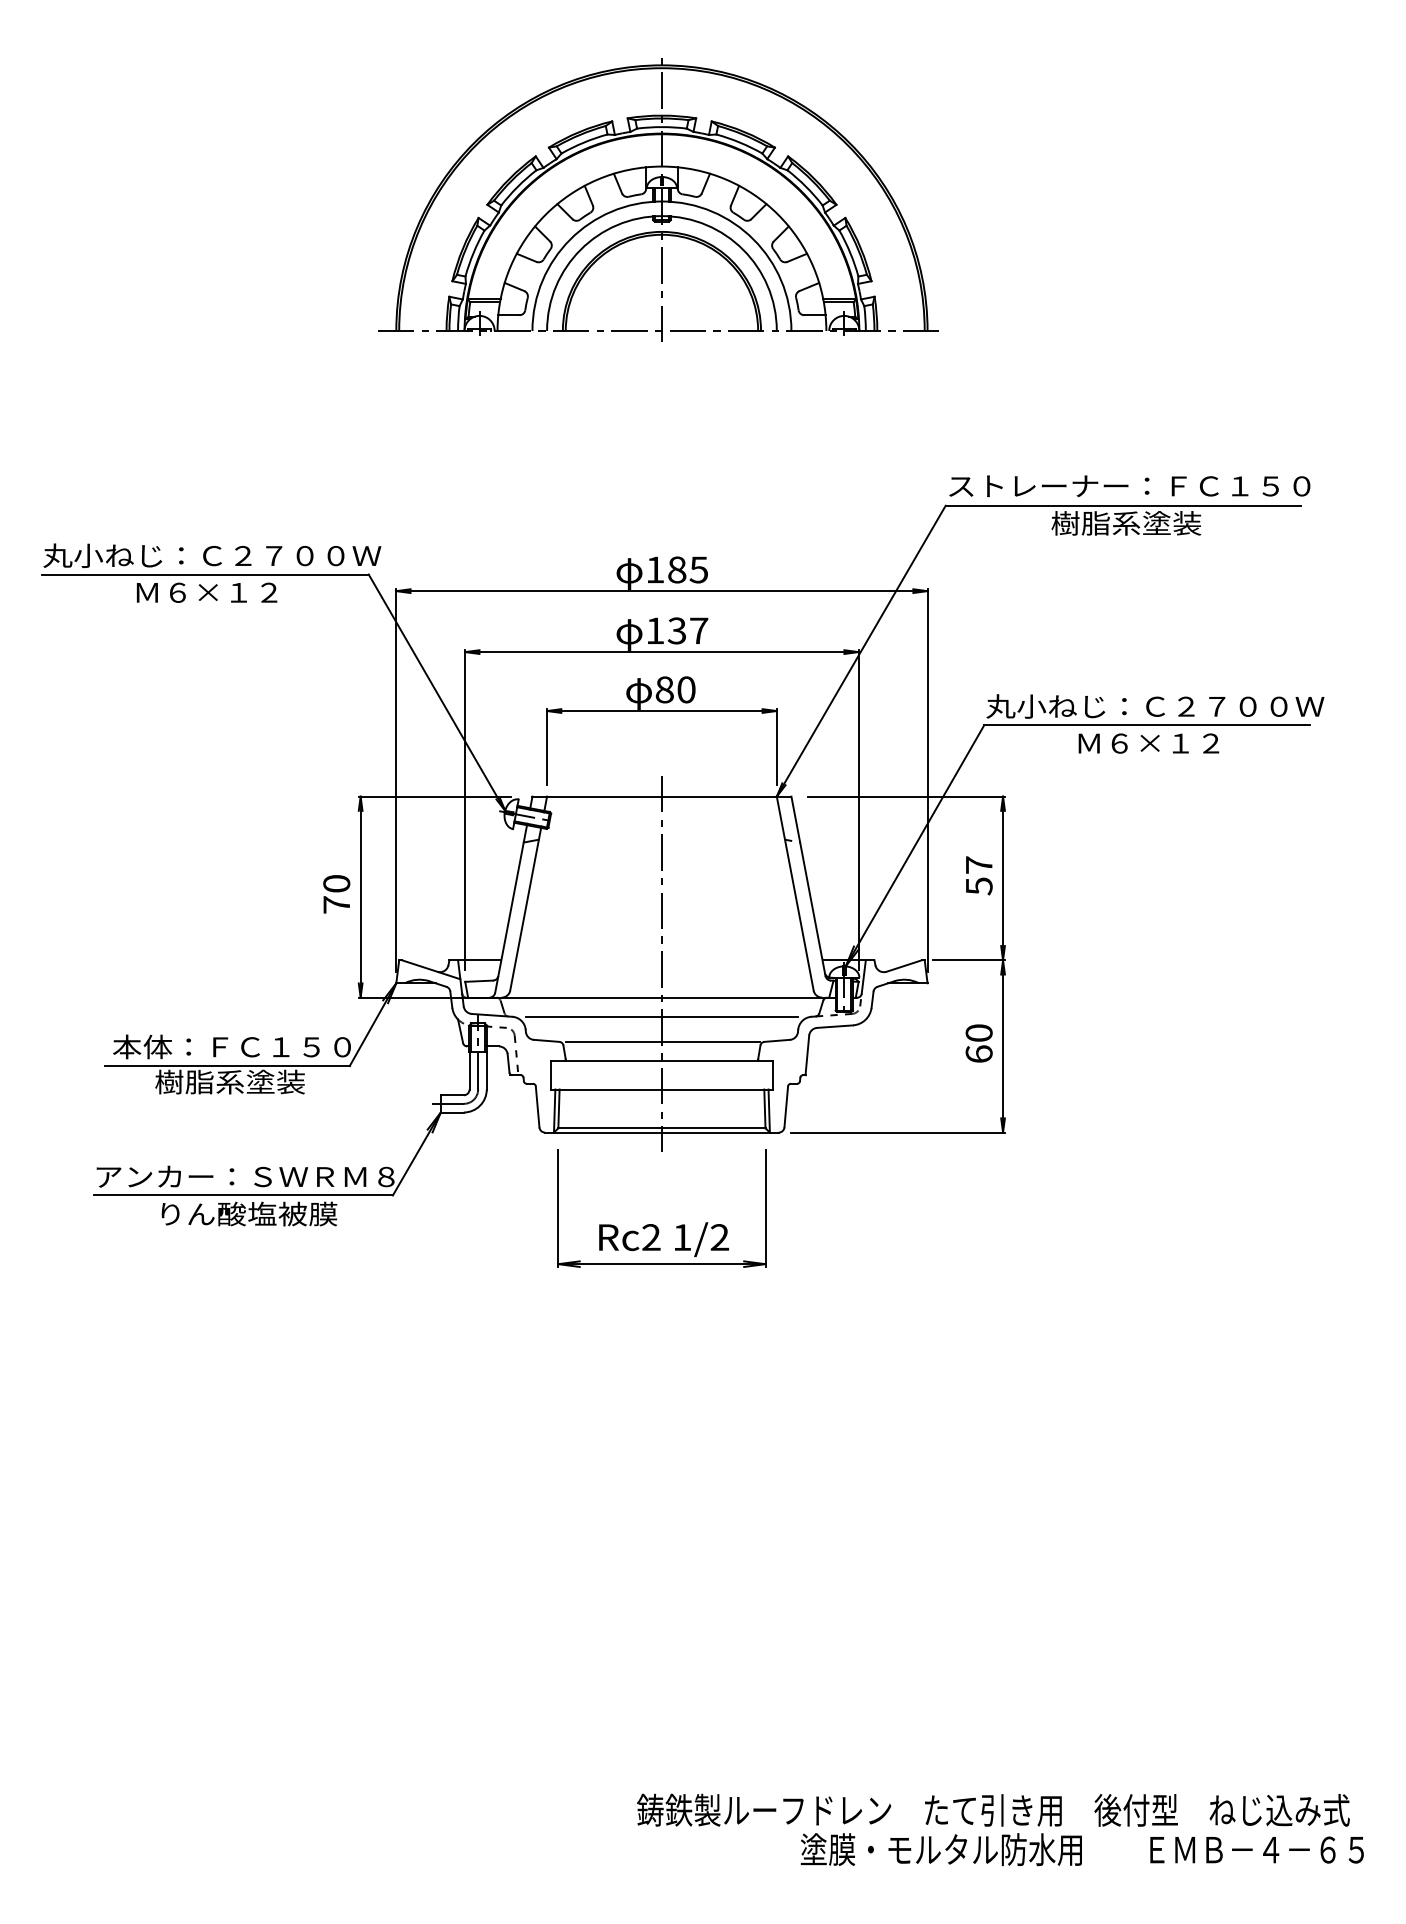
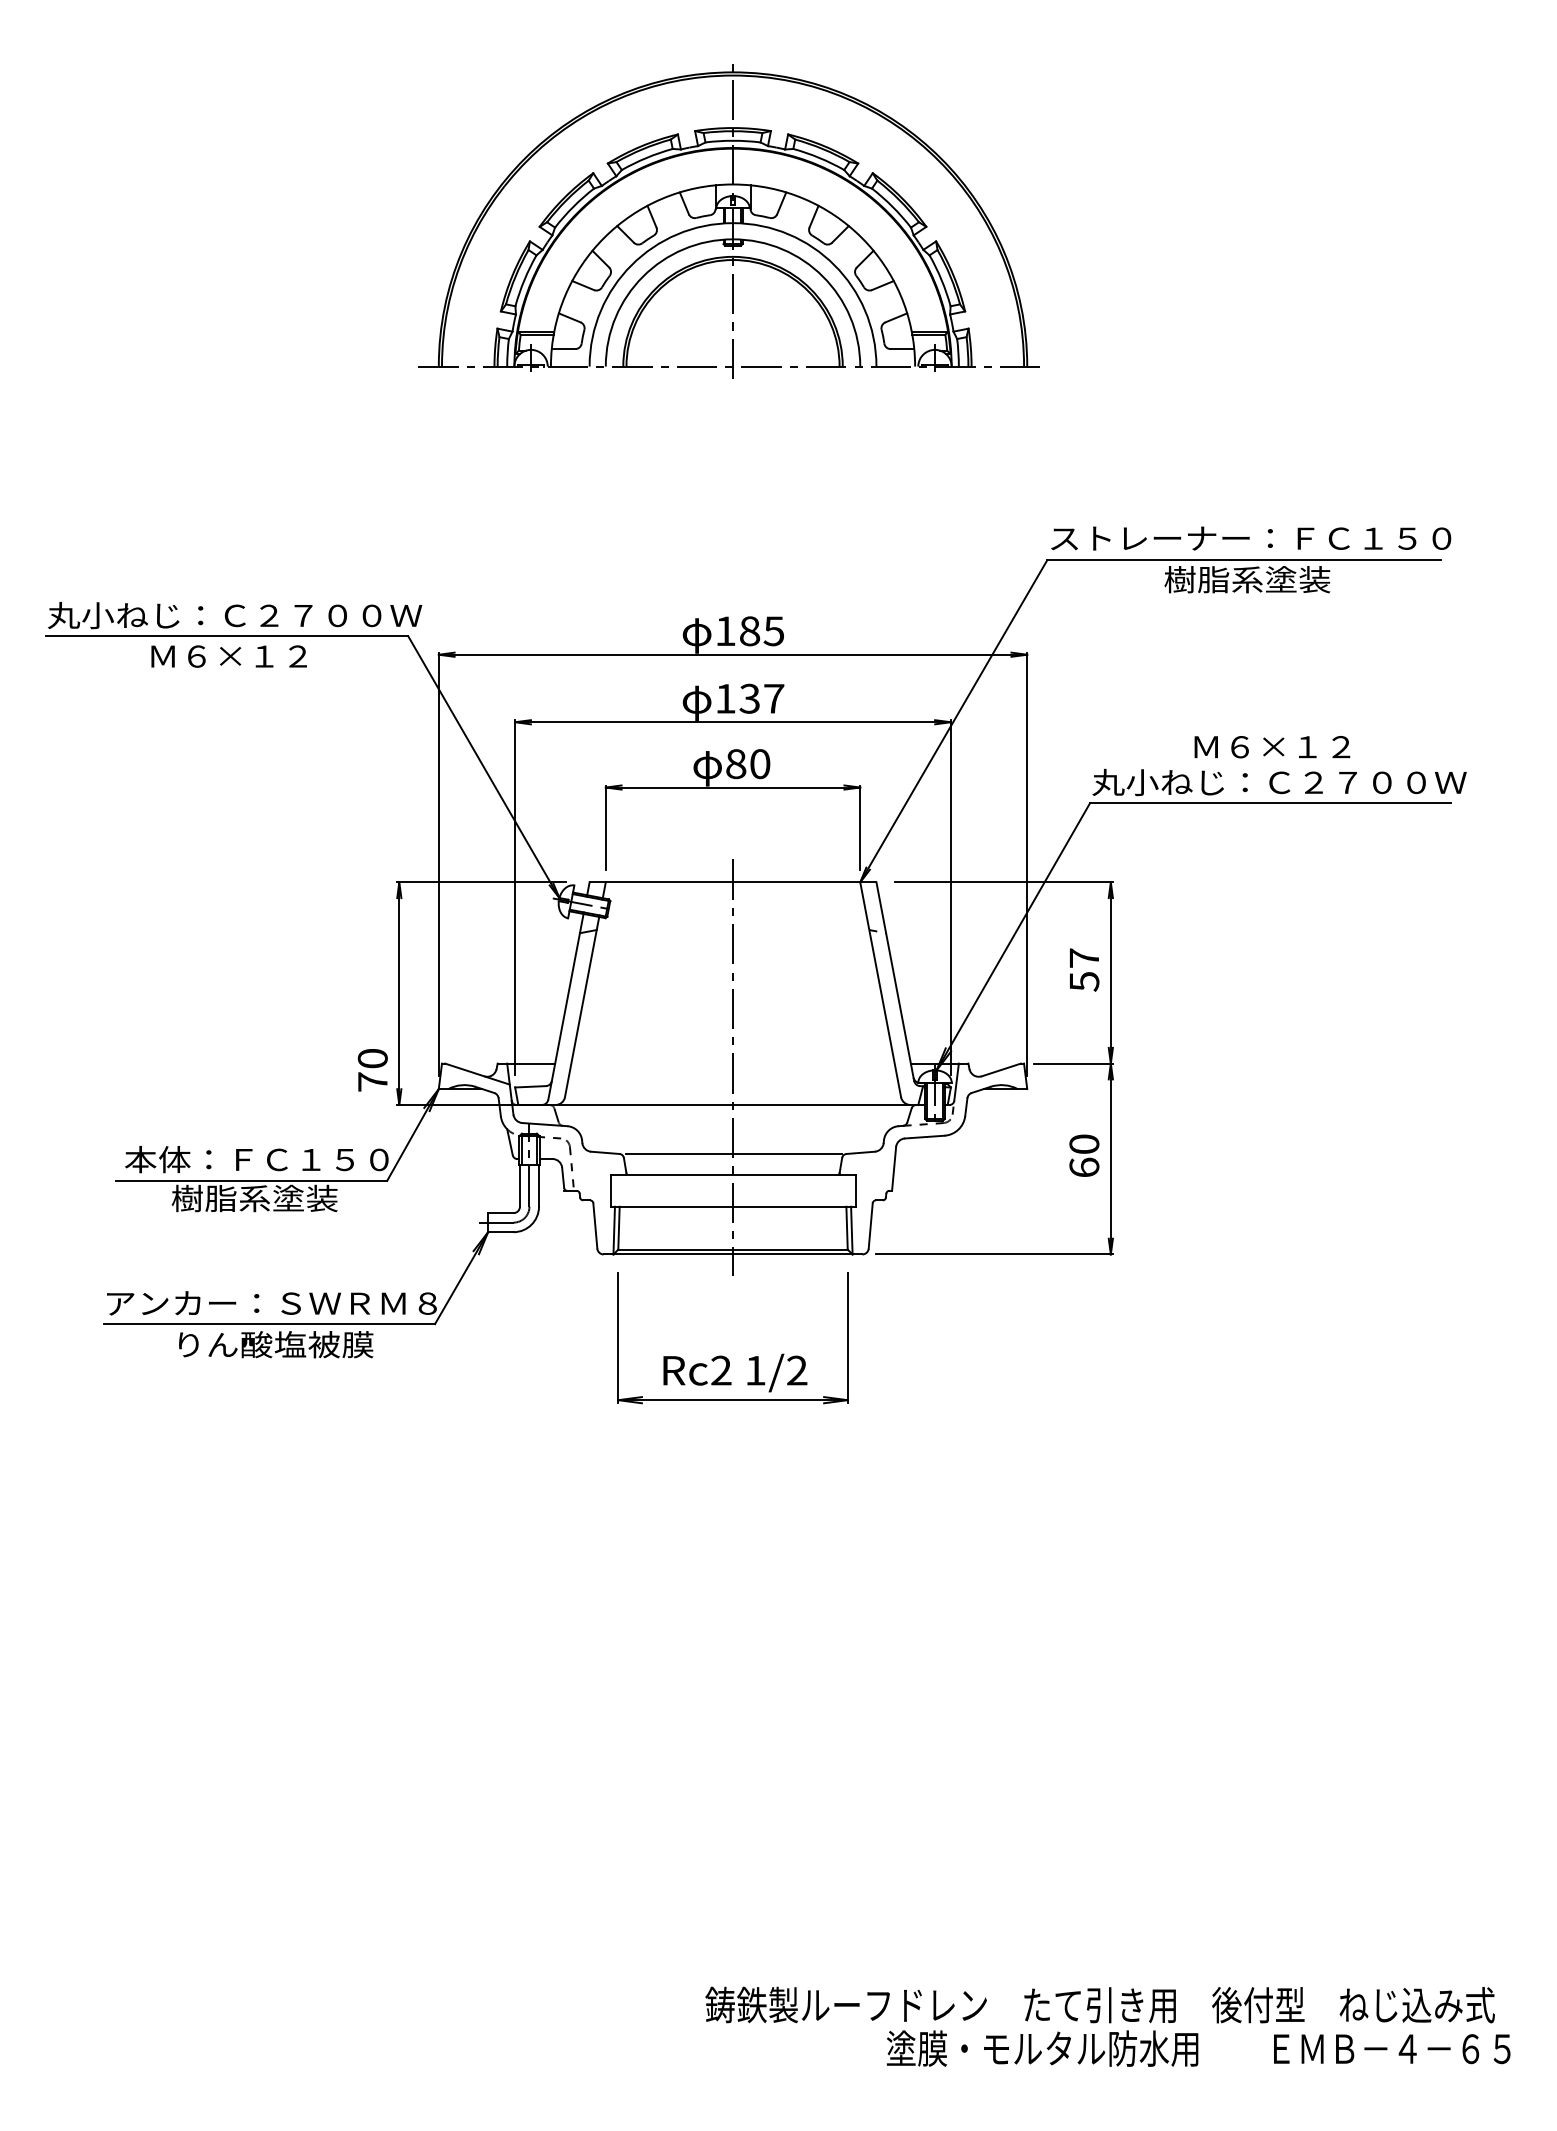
text: (1148, 743) -> (1271, 747), moved
text: (336, 894) -> (372, 1070), moved
line: (661, 1016) -> (732, 1125), removed

